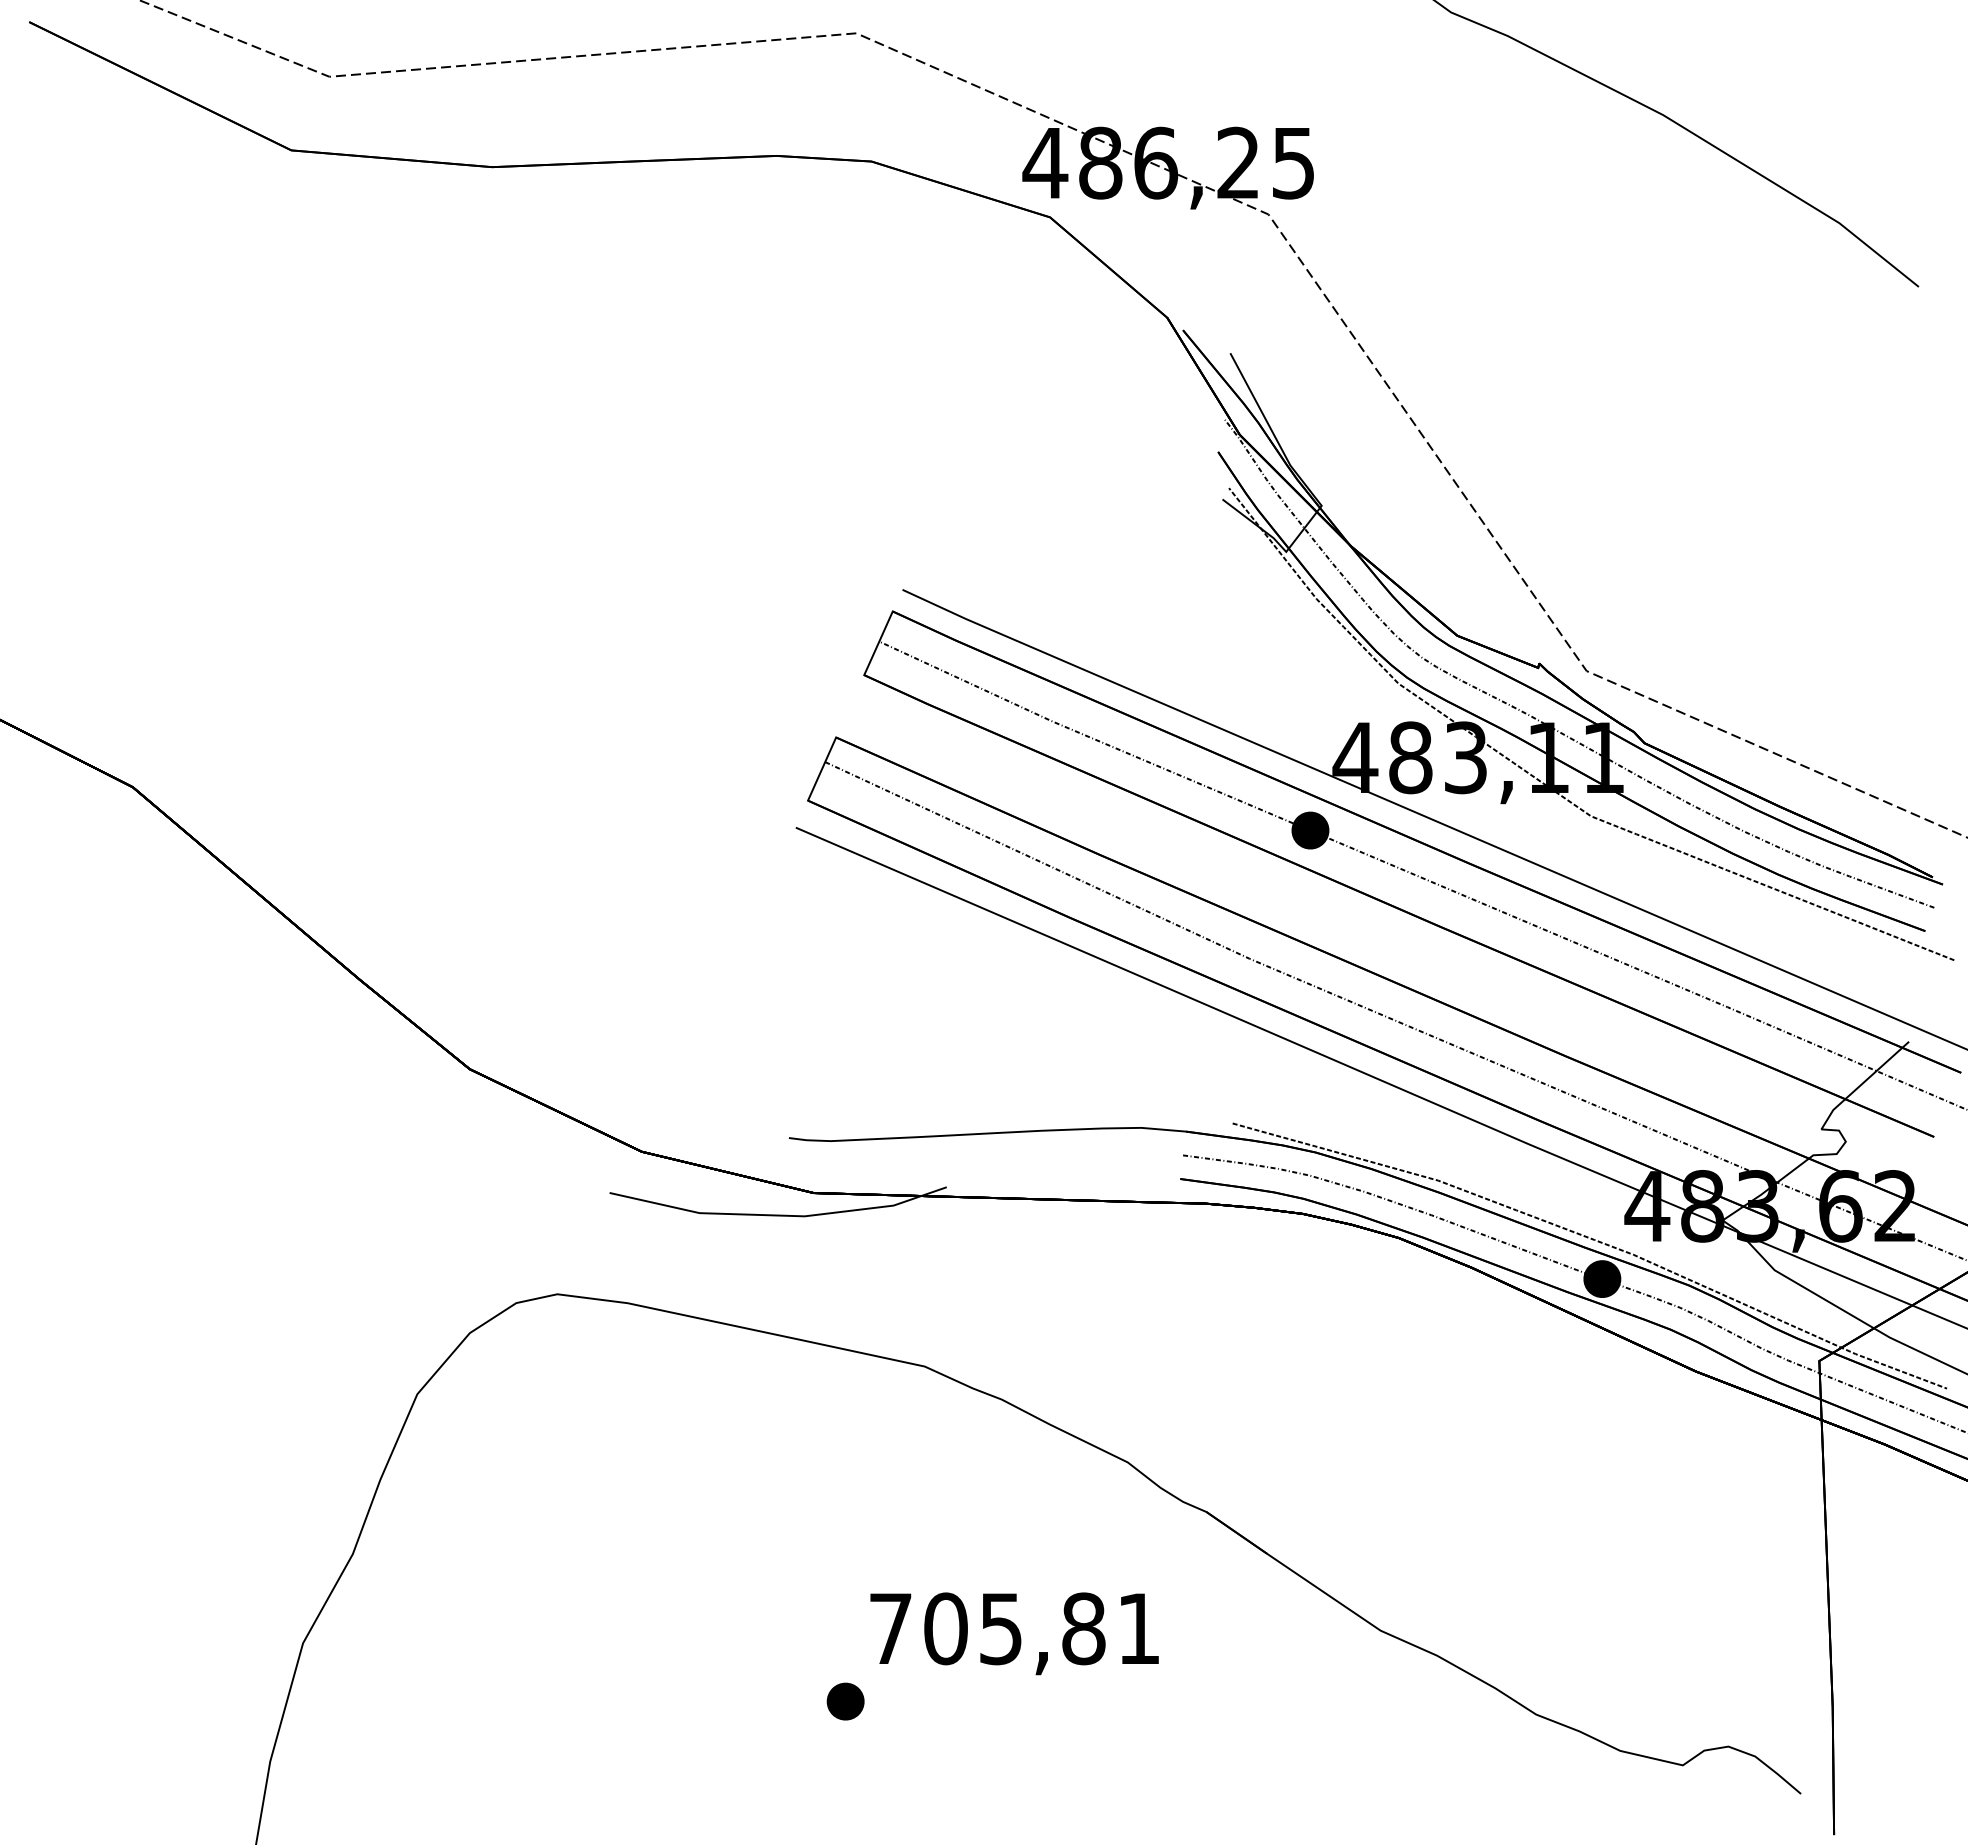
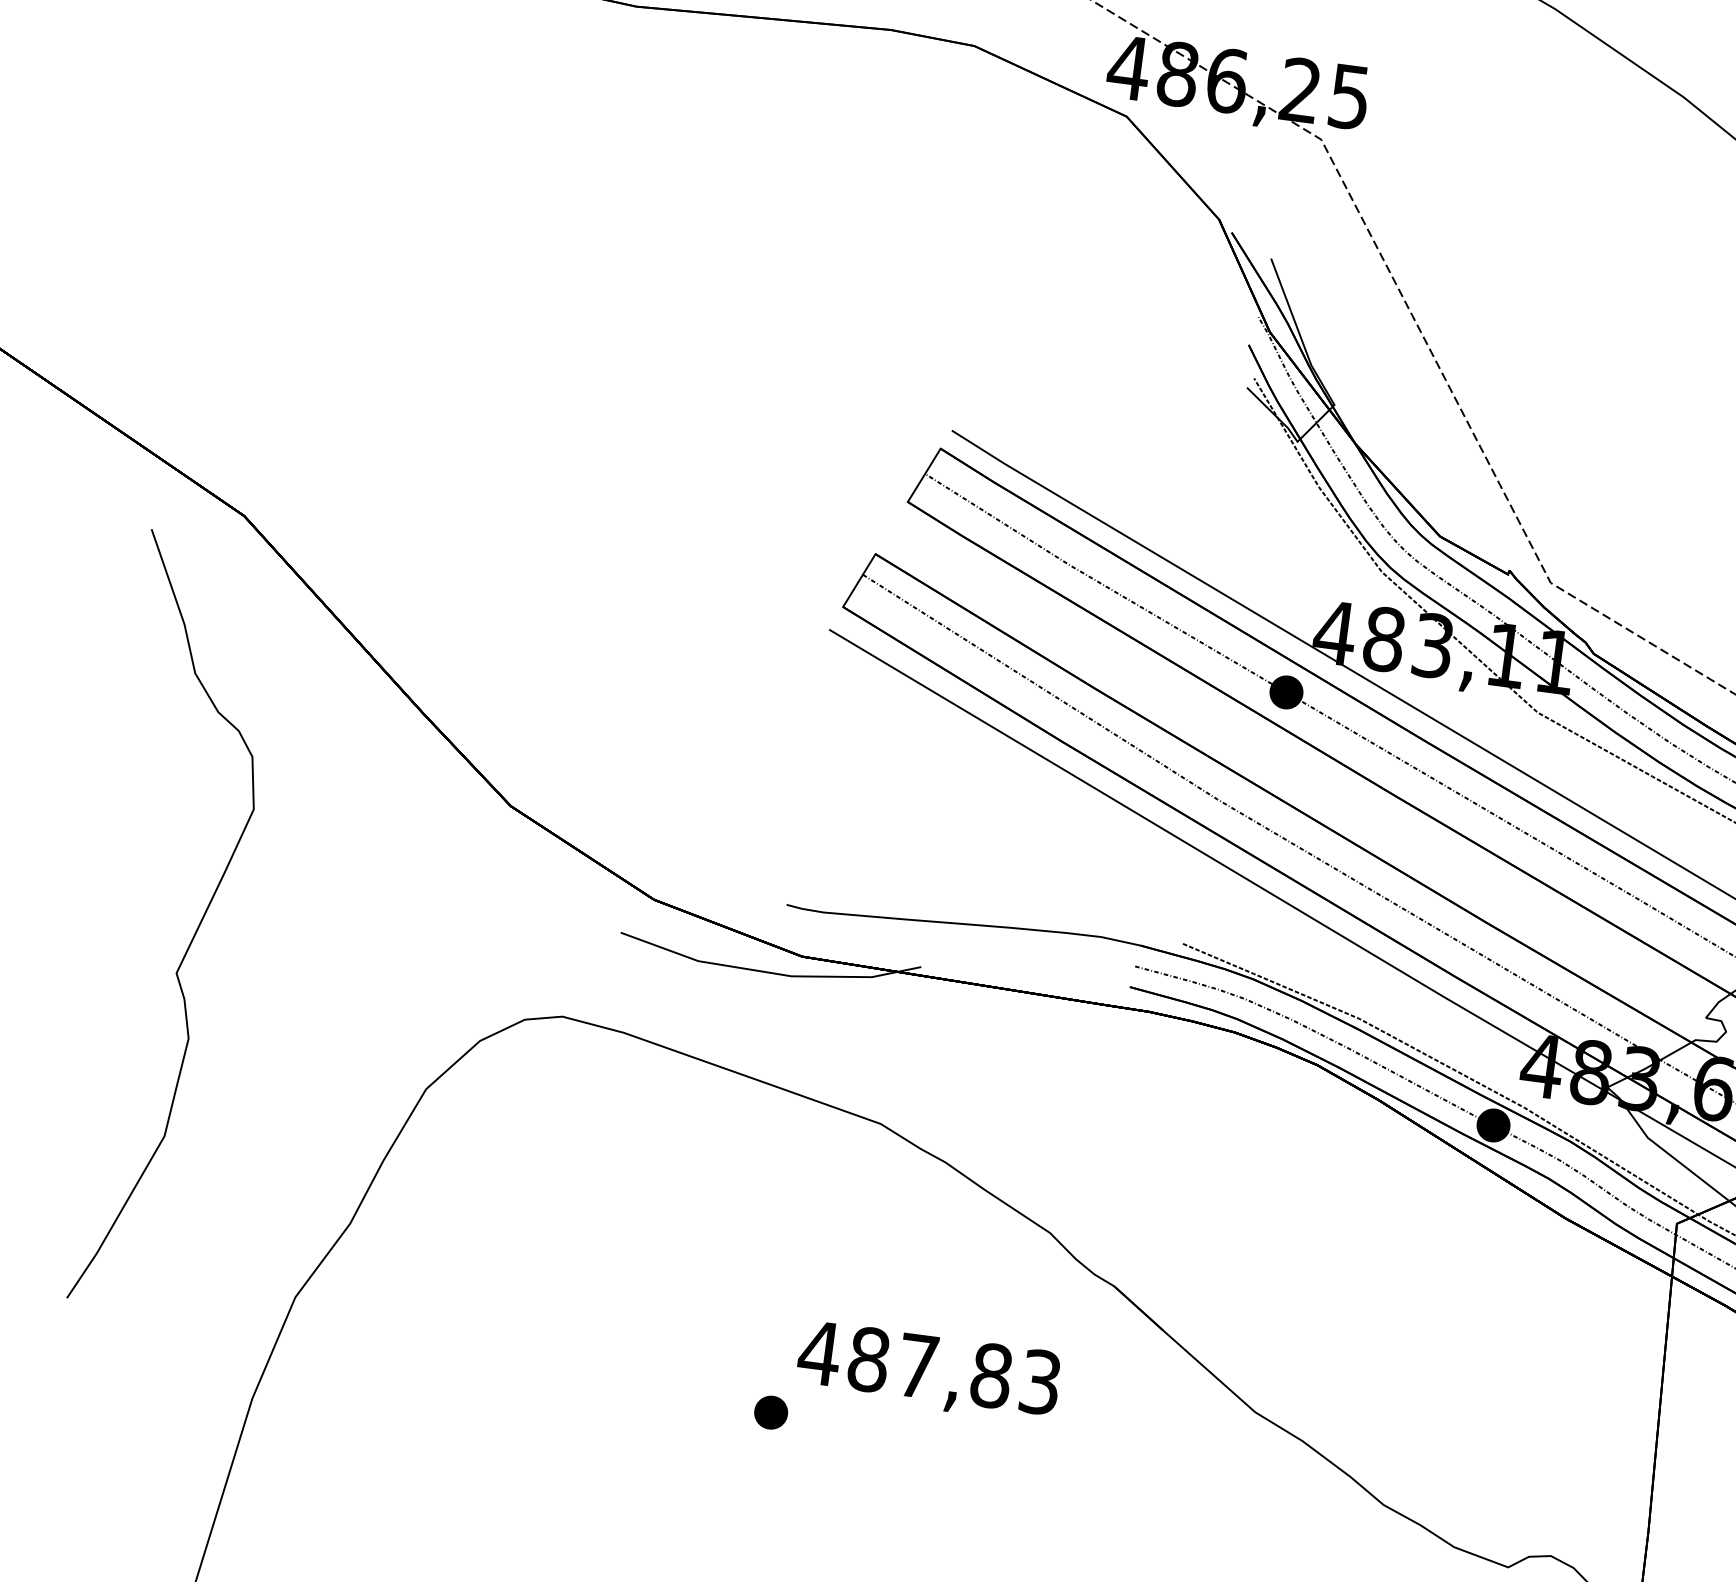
curve: (138, 1255) -> (194, 933), added
text: (1013, 1628) -> (928, 1367), 705,81 -> 487,83

